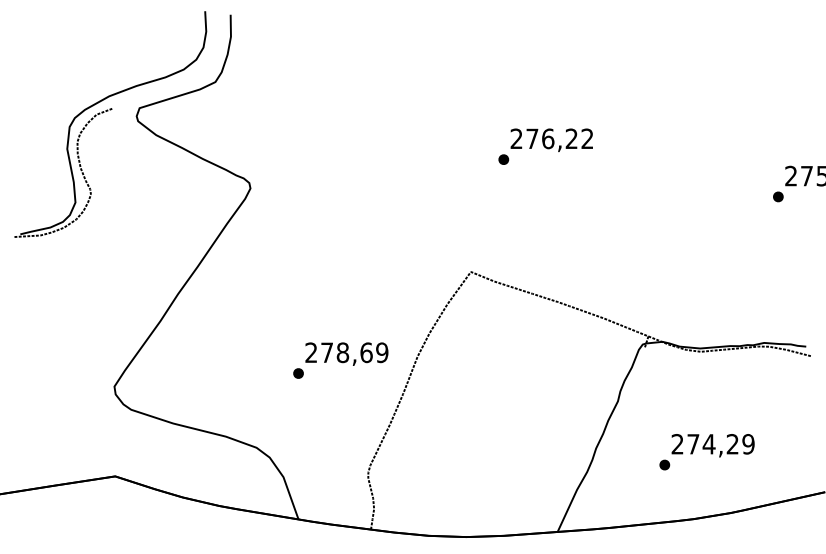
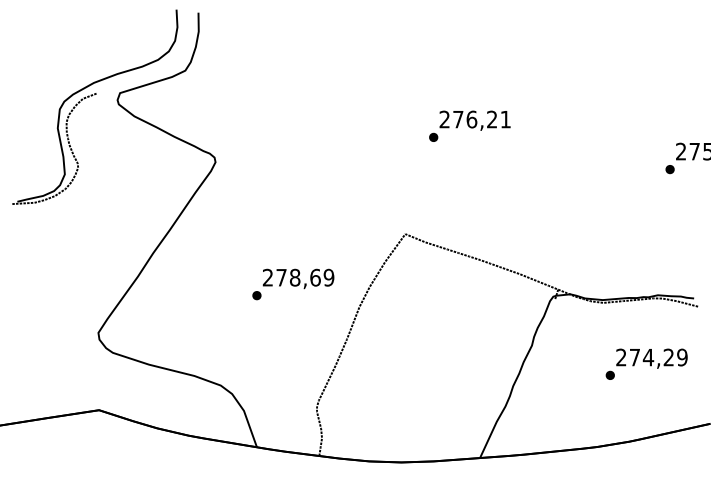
text: (587, 138) -> (505, 119), 276,22 -> 276,21
text: (340, 360) -> (293, 284), moved
text: (706, 451) -> (646, 363), moved

